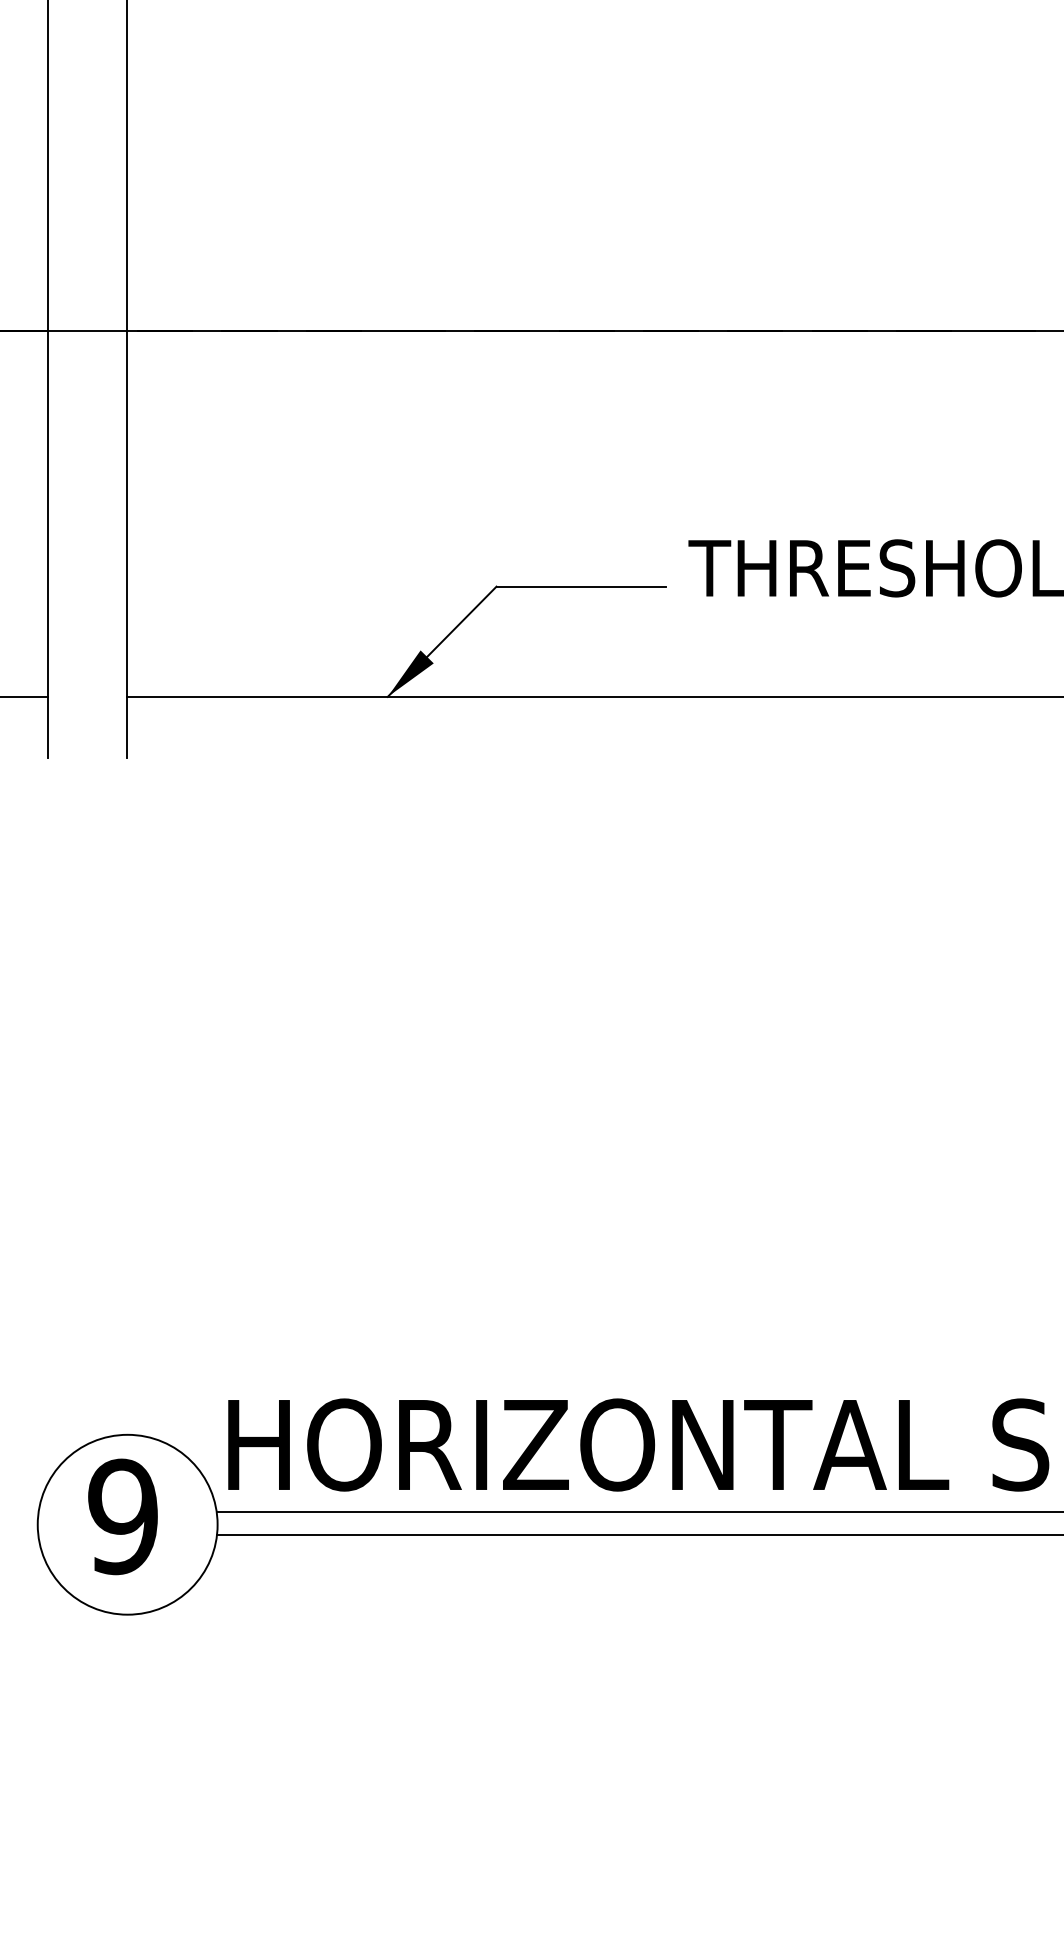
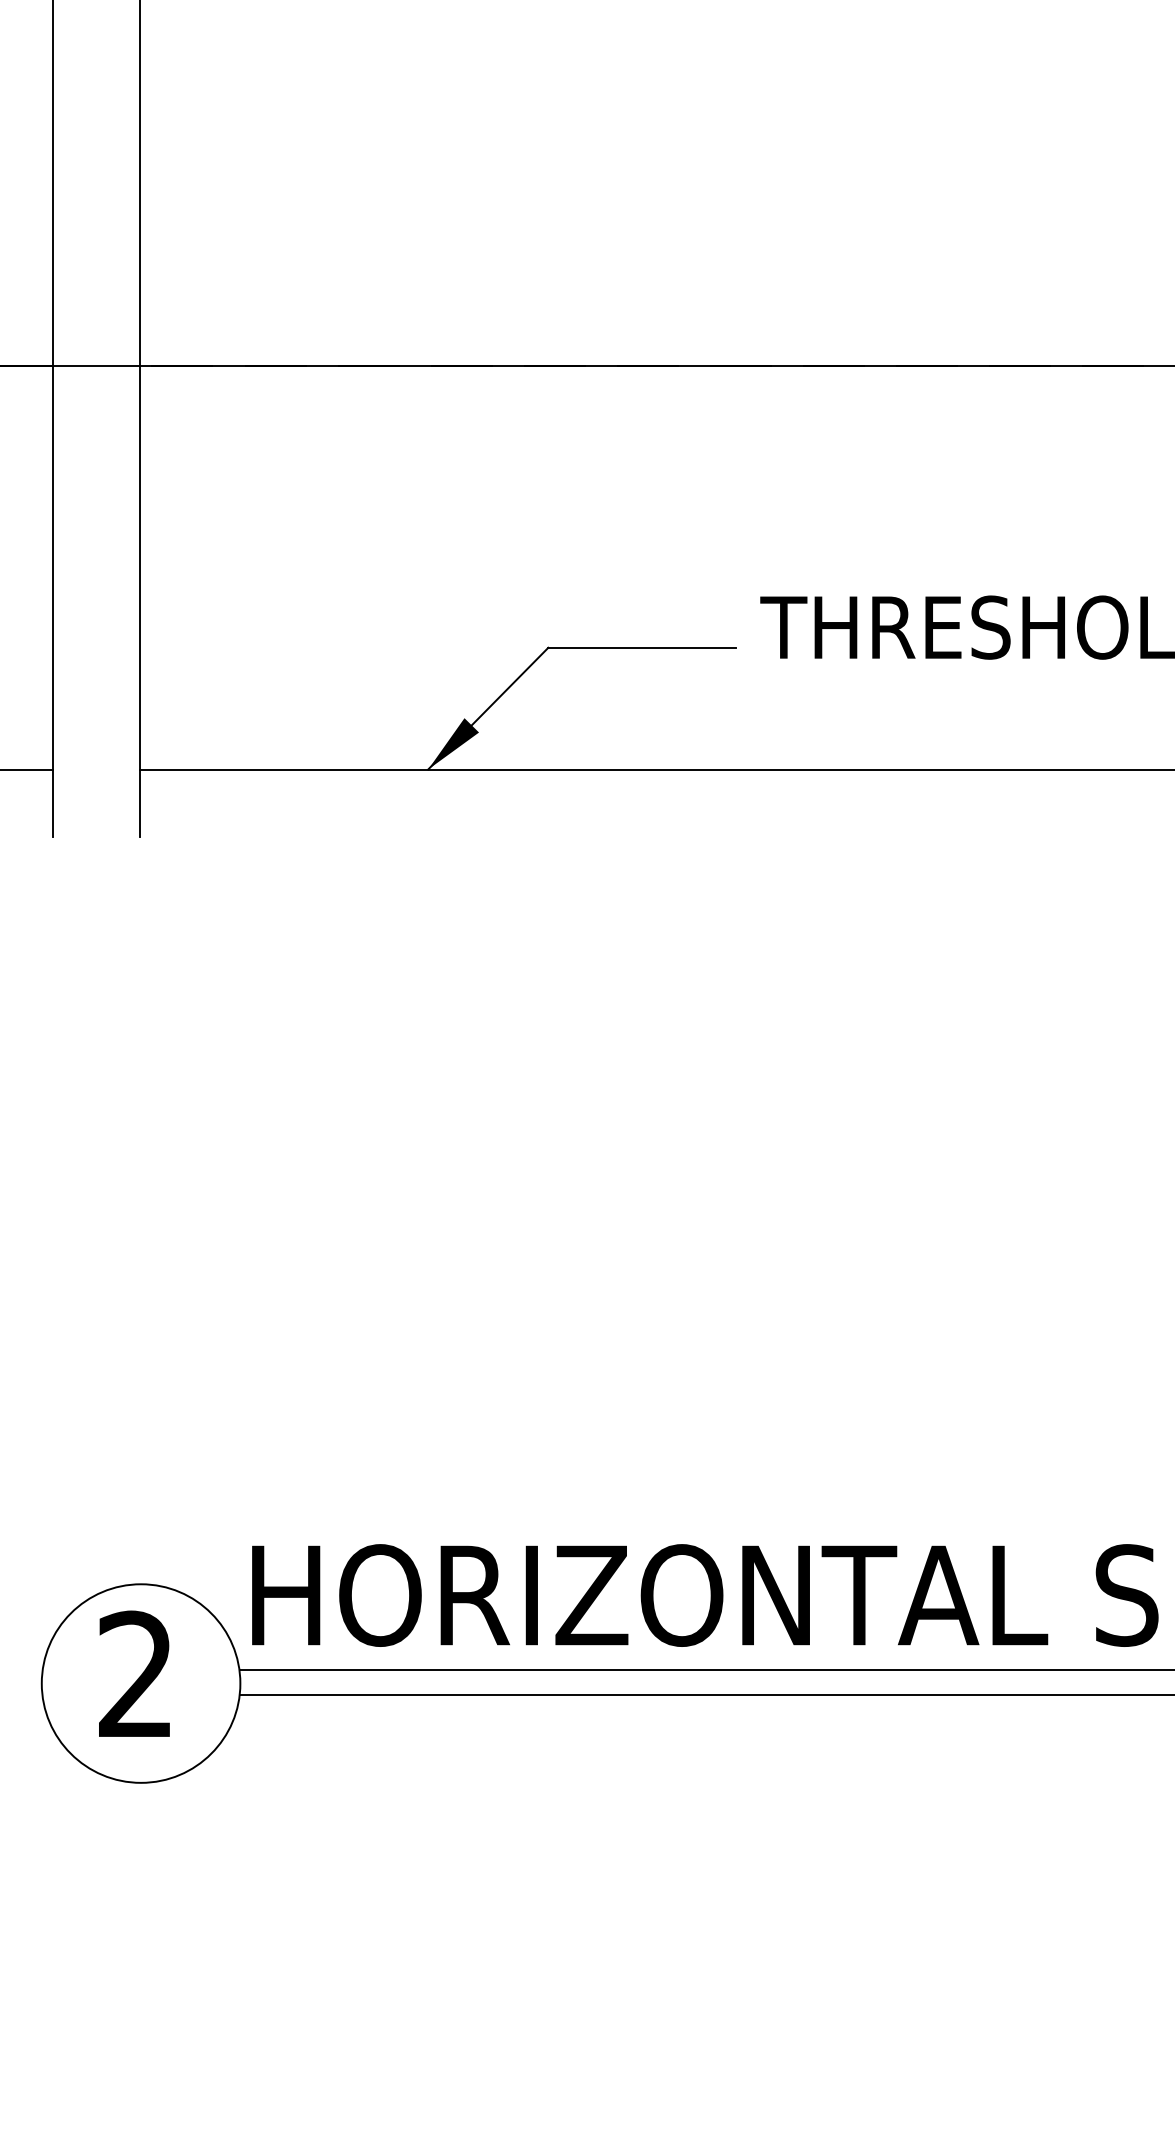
text: (122, 1516) -> (135, 1674), 9 -> 2

